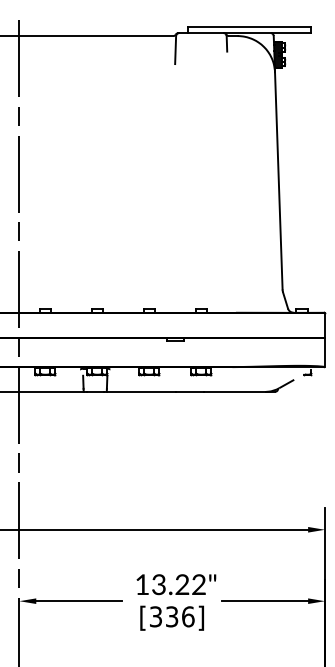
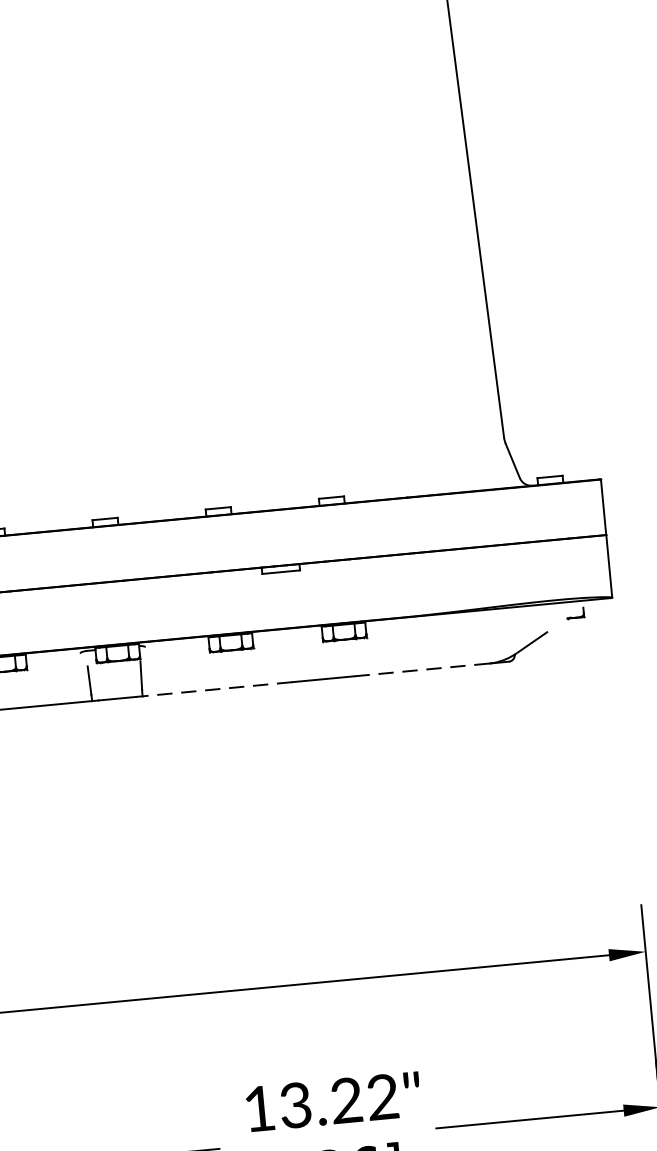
line: (140, 391) -> (215, 688), solid -> dashed
line: (235, 391) -> (422, 669), solid -> dashed

